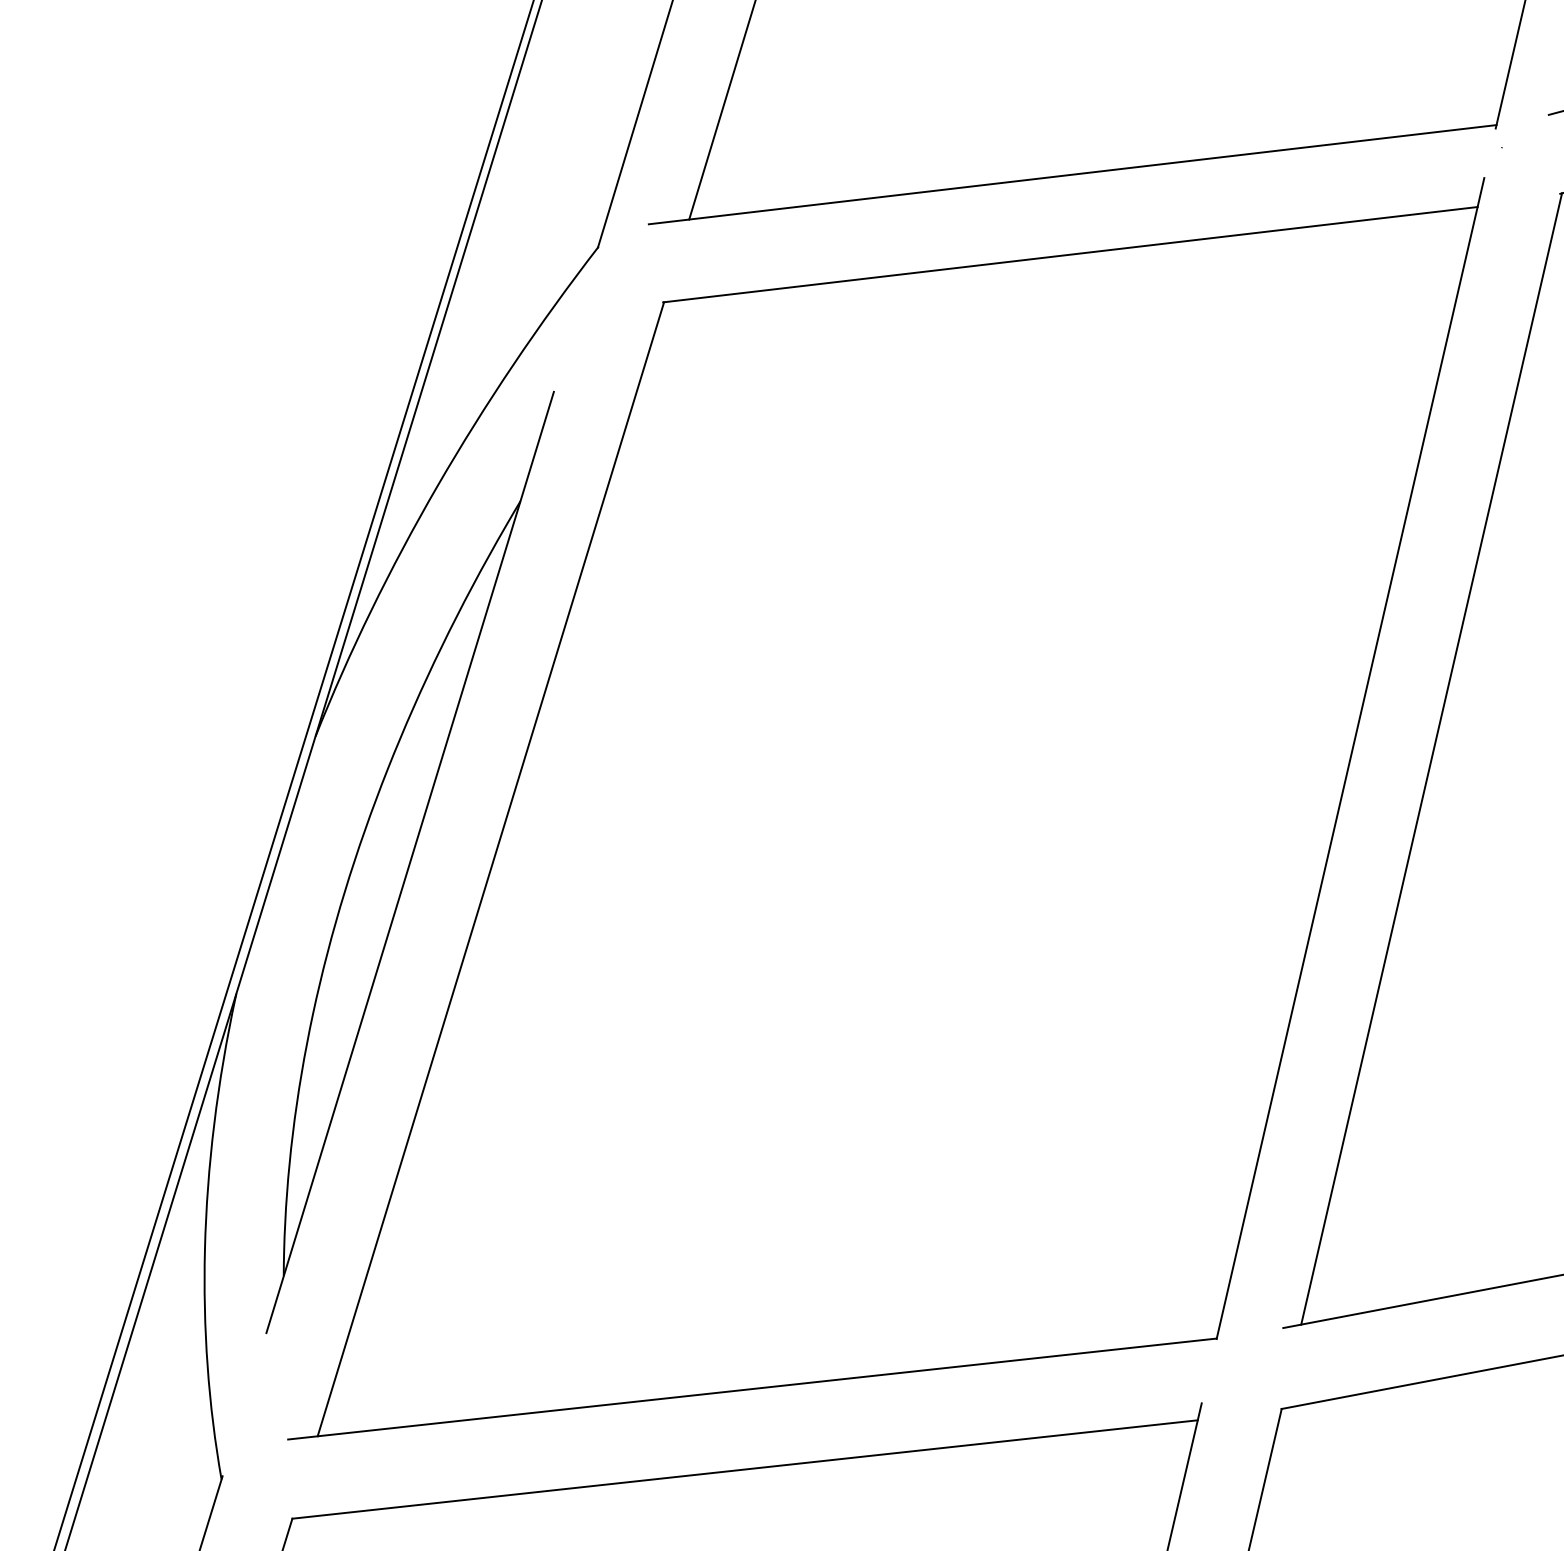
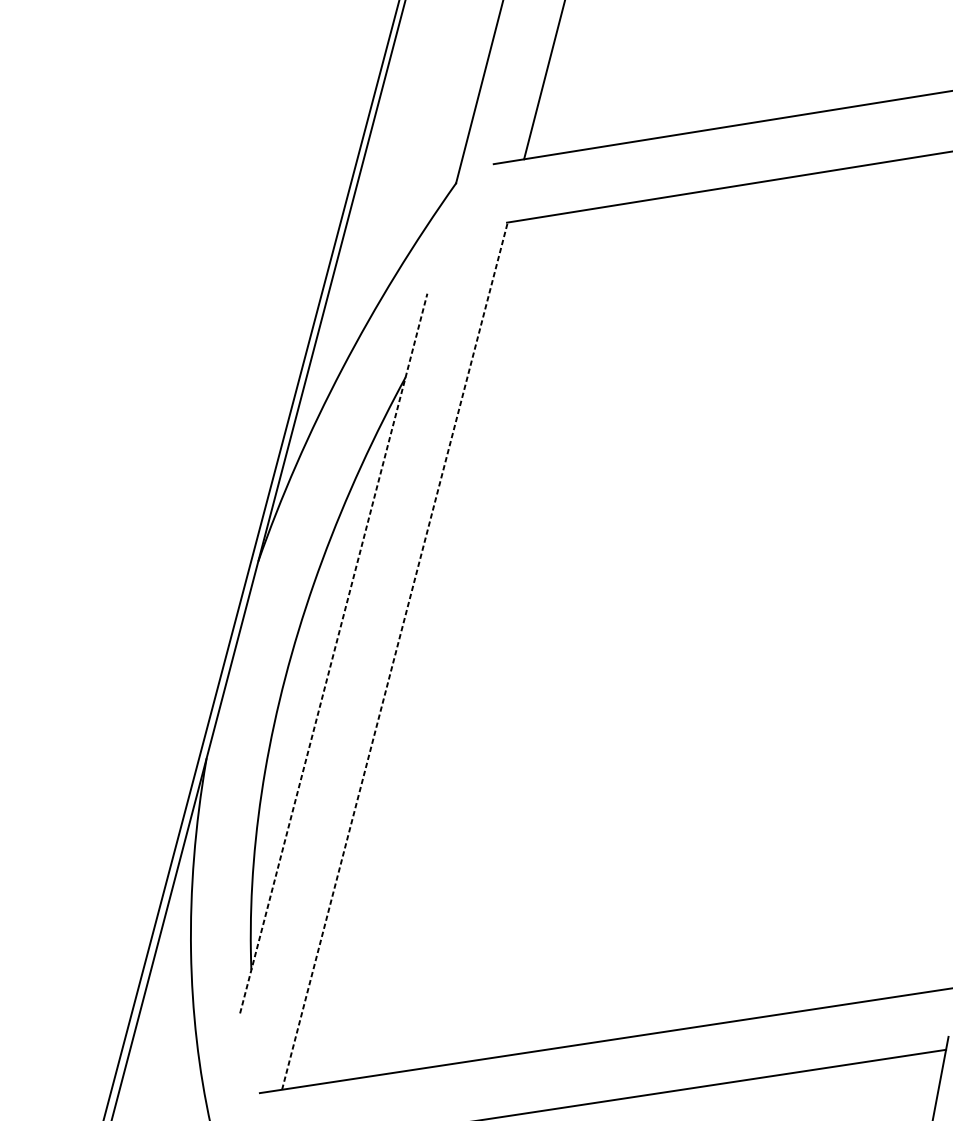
line: (410, 862) -> (333, 653), solid -> dashed
line: (490, 869) -> (394, 656), solid -> dashed

